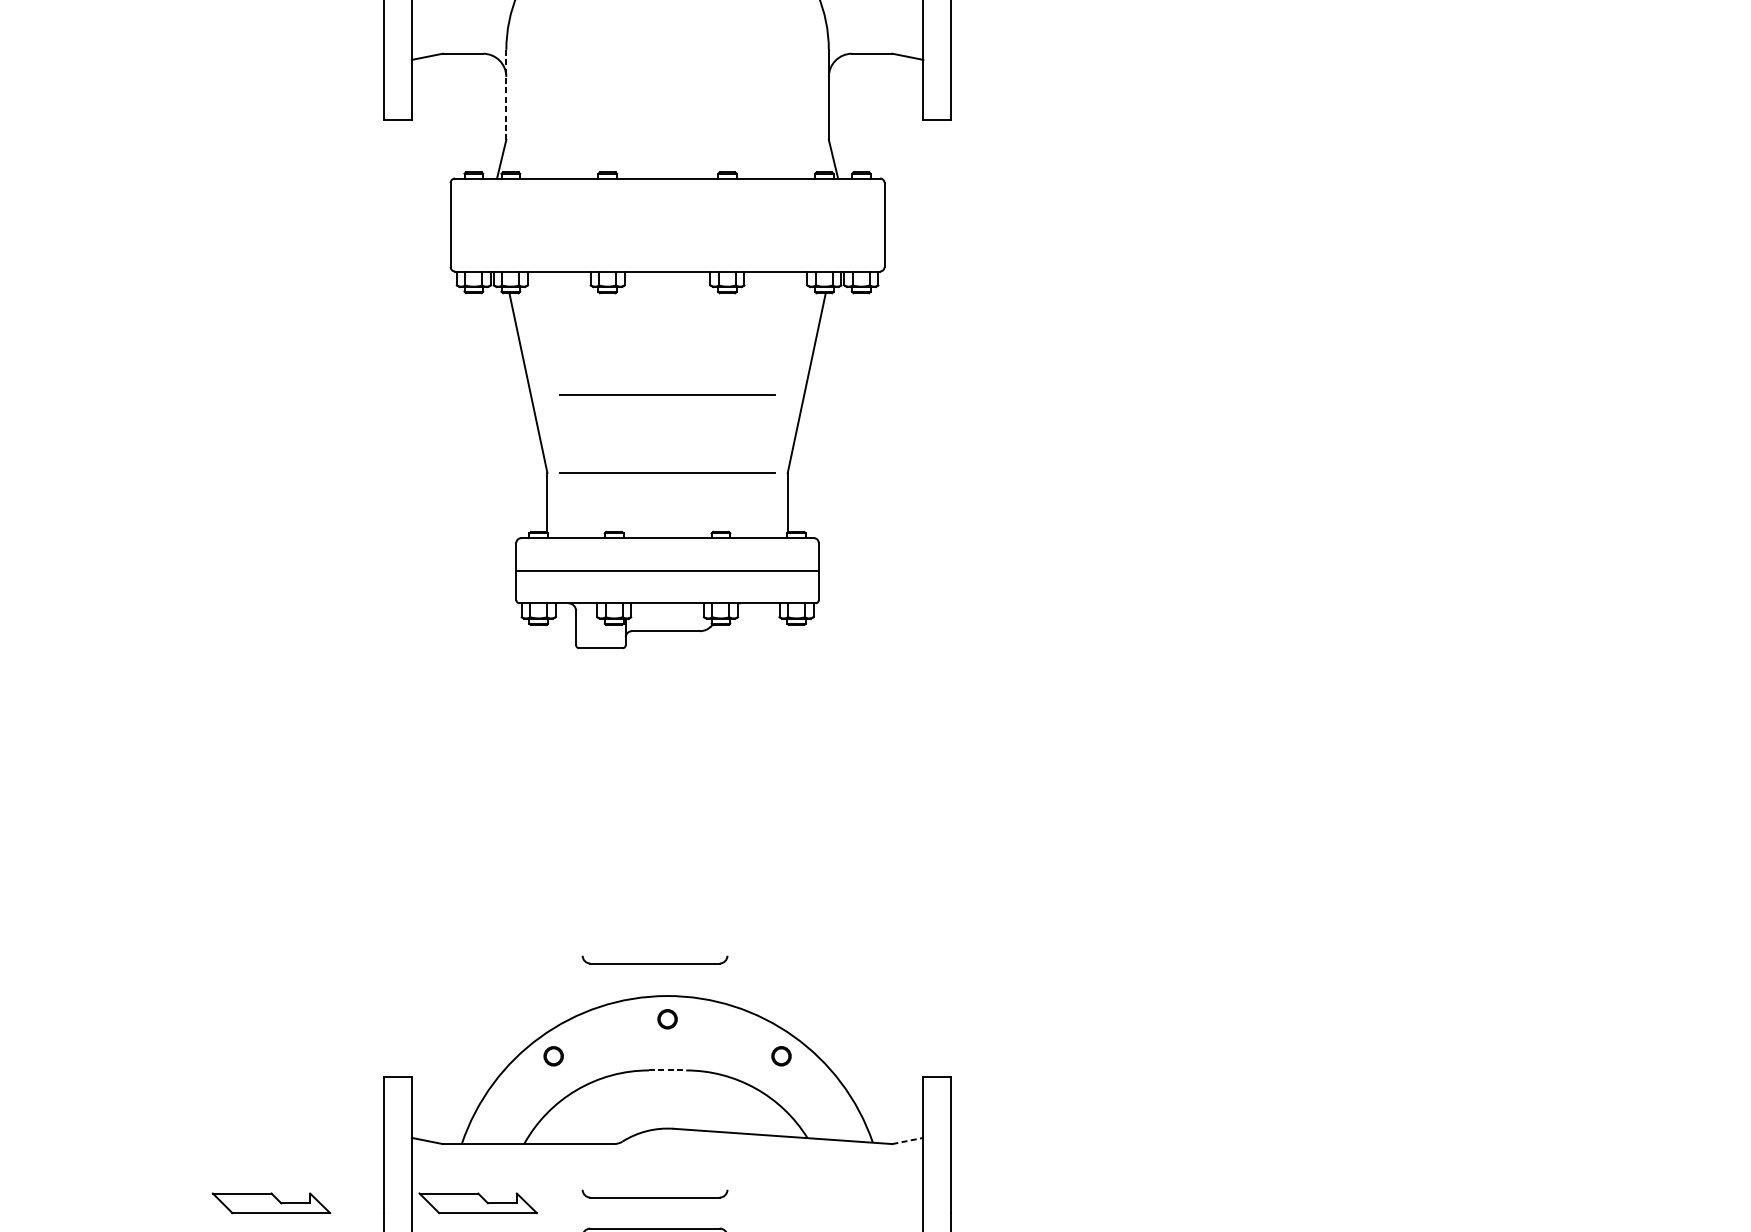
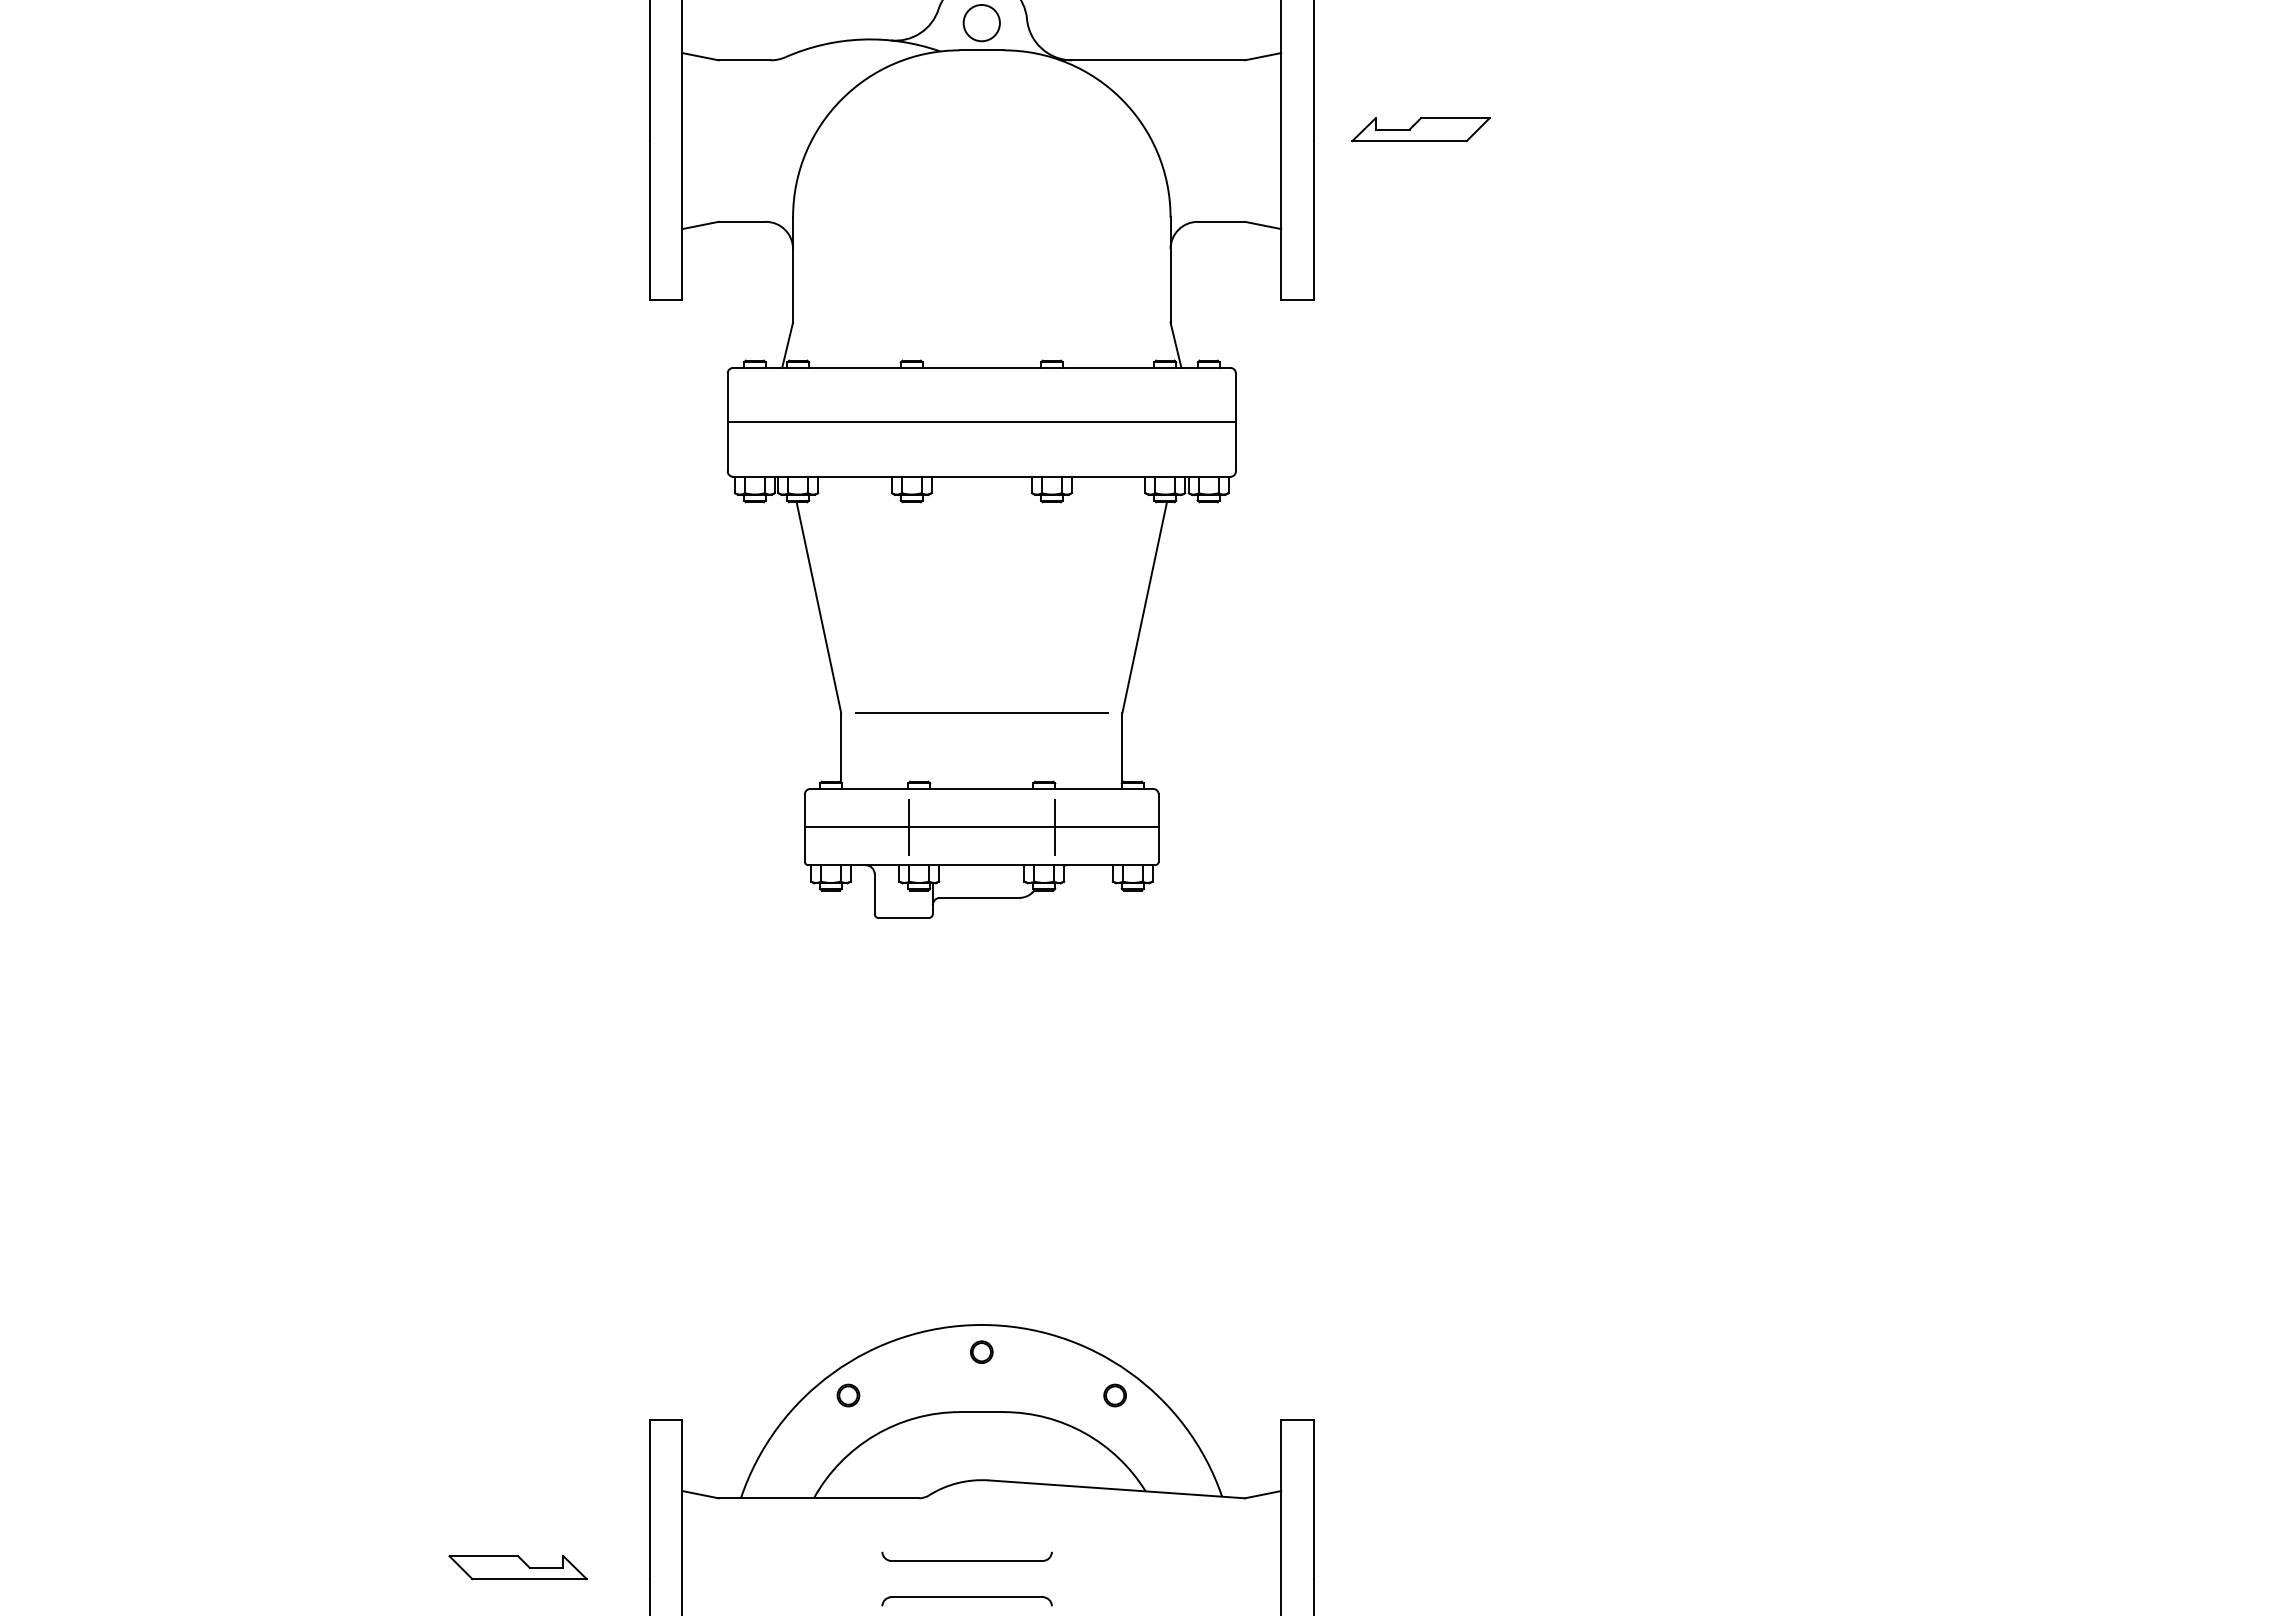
line: (506, 94) -> (793, 269), dashed -> solid
line: (667, 225) -> (981, 422), added
line: (667, 395) -> (981, 621), removed
line: (604, 570) -> (908, 826), added
line: (730, 570) -> (1055, 826), added
part: (654, 959) -> (966, 1282), removed
line: (667, 1070) -> (981, 1412), dashed -> solid
line: (908, 1140) -> (1263, 1494), dashed -> solid
part: (477, 1203) -> (759, 1567), removed

